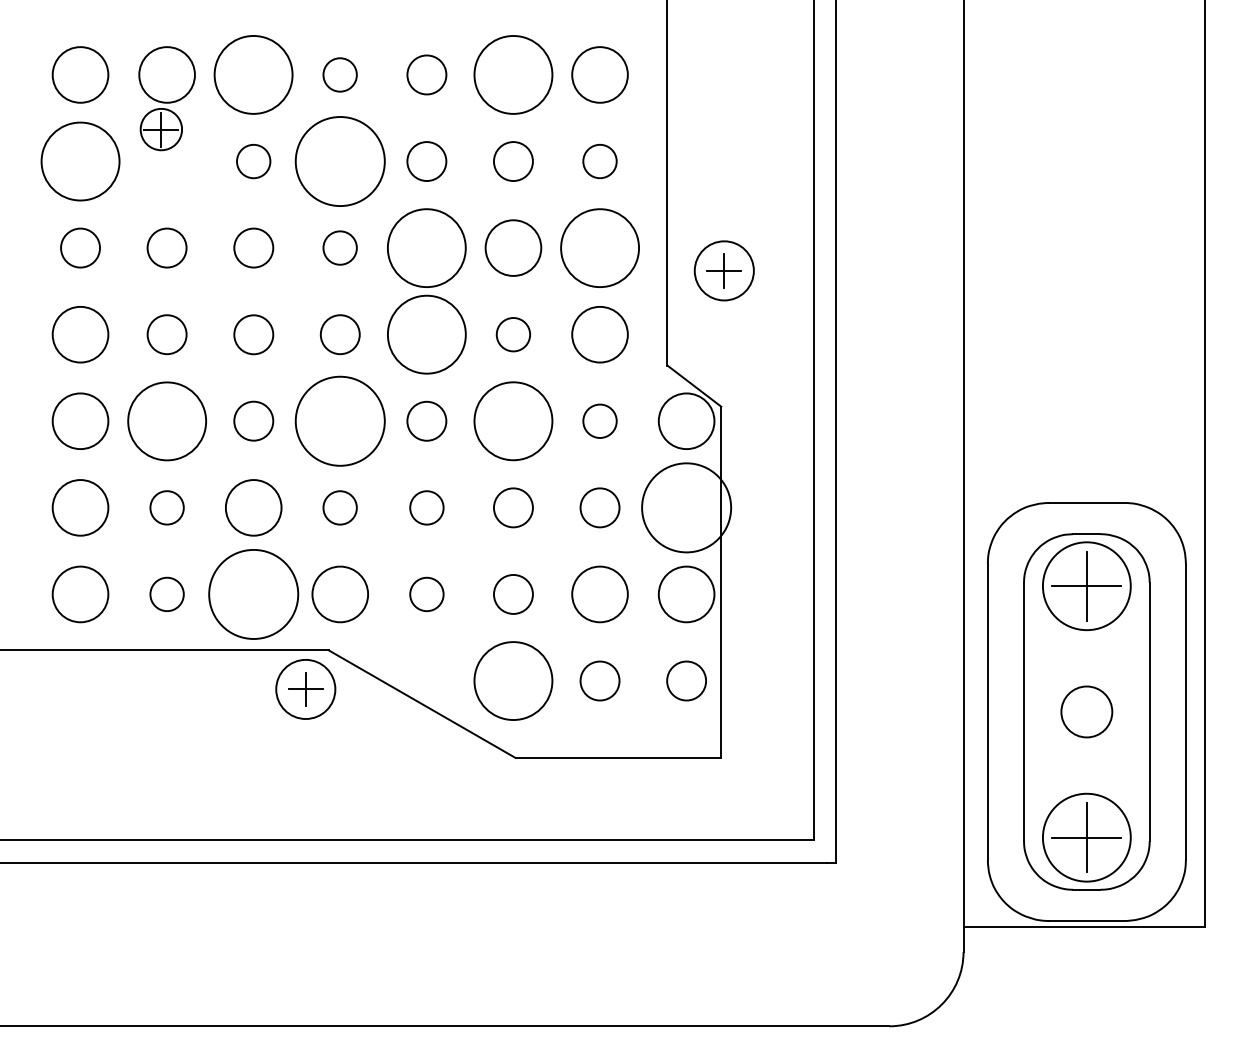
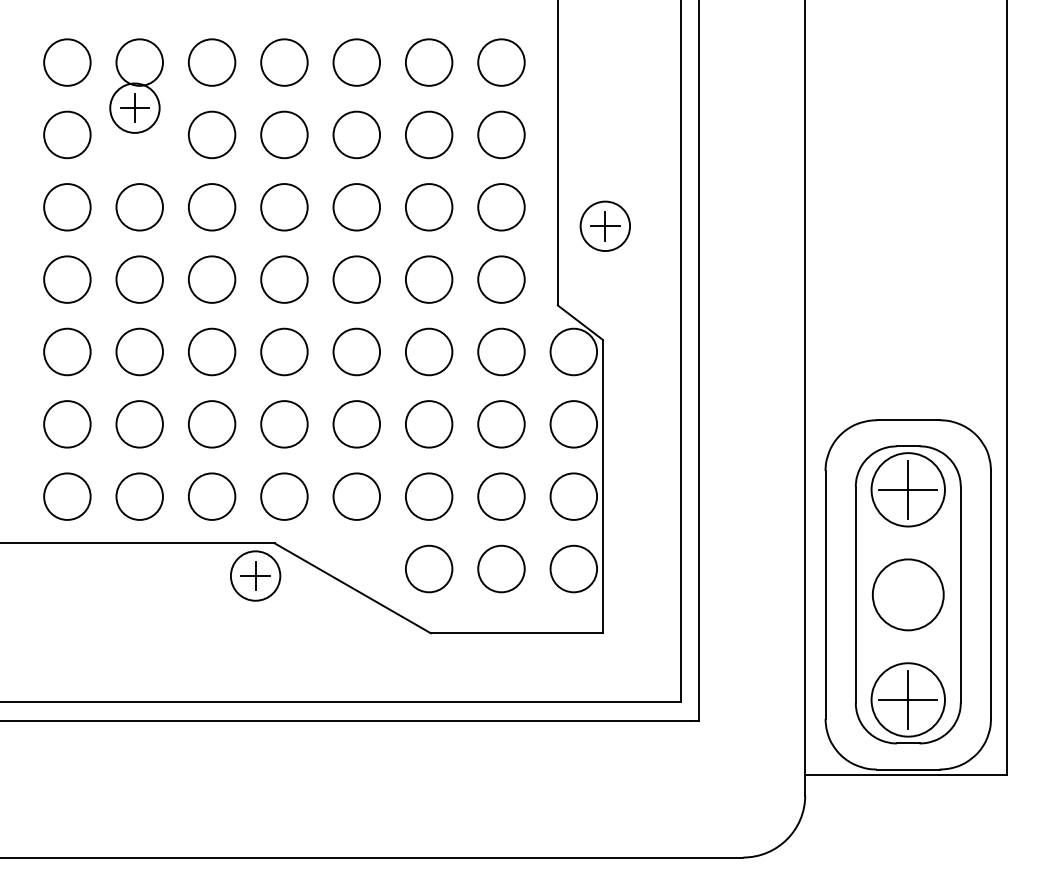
circle: (253, 74) -> (211, 62), size x0.71
circle: (339, 74) -> (283, 62), size x1.67
circle: (426, 74) -> (356, 62), size x1.43
circle: (513, 74) -> (429, 62), size x0.71
circle: (160, 129) -> (134, 108), size x1.43
circle: (80, 161) -> (67, 134), size x0.71
circle: (253, 161) -> (211, 134), size x1.67
circle: (340, 161) -> (284, 134), size x0.62
circle: (426, 161) -> (356, 134), size x1.43
circle: (513, 161) -> (429, 134), size x1.43
circle: (599, 161) -> (501, 134), size x1.67
circle: (80, 247) -> (67, 206), size x1.43
circle: (166, 247) -> (139, 206), size x1.43
circle: (253, 247) -> (211, 206), size x1.43
circle: (339, 247) -> (283, 206), size x1.67
circle: (426, 247) -> (356, 206), size x0.71
circle: (599, 247) -> (501, 206), size x0.71
circle: (166, 334) -> (139, 279), size x1.43
circle: (253, 334) -> (211, 279), size x1.43
circle: (340, 334) -> (284, 279), size x1.43
circle: (426, 334) -> (356, 279), size x0.71
circle: (513, 334) -> (429, 279), size x1.67
circle: (166, 420) -> (139, 351), size x0.71
circle: (253, 420) -> (211, 351), size x1.43
circle: (340, 421) -> (284, 352), size x0.62
circle: (426, 421) -> (356, 352), size x1.43
circle: (513, 421) -> (429, 352), size x0.71
circle: (599, 421) -> (501, 352), size x1.67
circle: (166, 507) -> (139, 424), size x1.67
circle: (339, 507) -> (283, 424), size x1.67
circle: (426, 507) -> (356, 424), size x1.67
circle: (513, 507) -> (429, 424), size x1.43
circle: (599, 507) -> (501, 424), size x1.43
circle: (686, 507) -> (573, 424), size x0.62
circle: (166, 594) -> (139, 496), size x1.67
circle: (253, 594) -> (211, 496), size x0.62
circle: (426, 594) -> (356, 496), size x1.67
circle: (513, 594) -> (429, 496), size x1.43
circle: (513, 680) -> (429, 568), size x0.71
circle: (599, 680) -> (501, 568), size x1.43
circle: (686, 680) -> (573, 568), size x1.43
circle: (1086, 711) -> (907, 594), size x1.67

